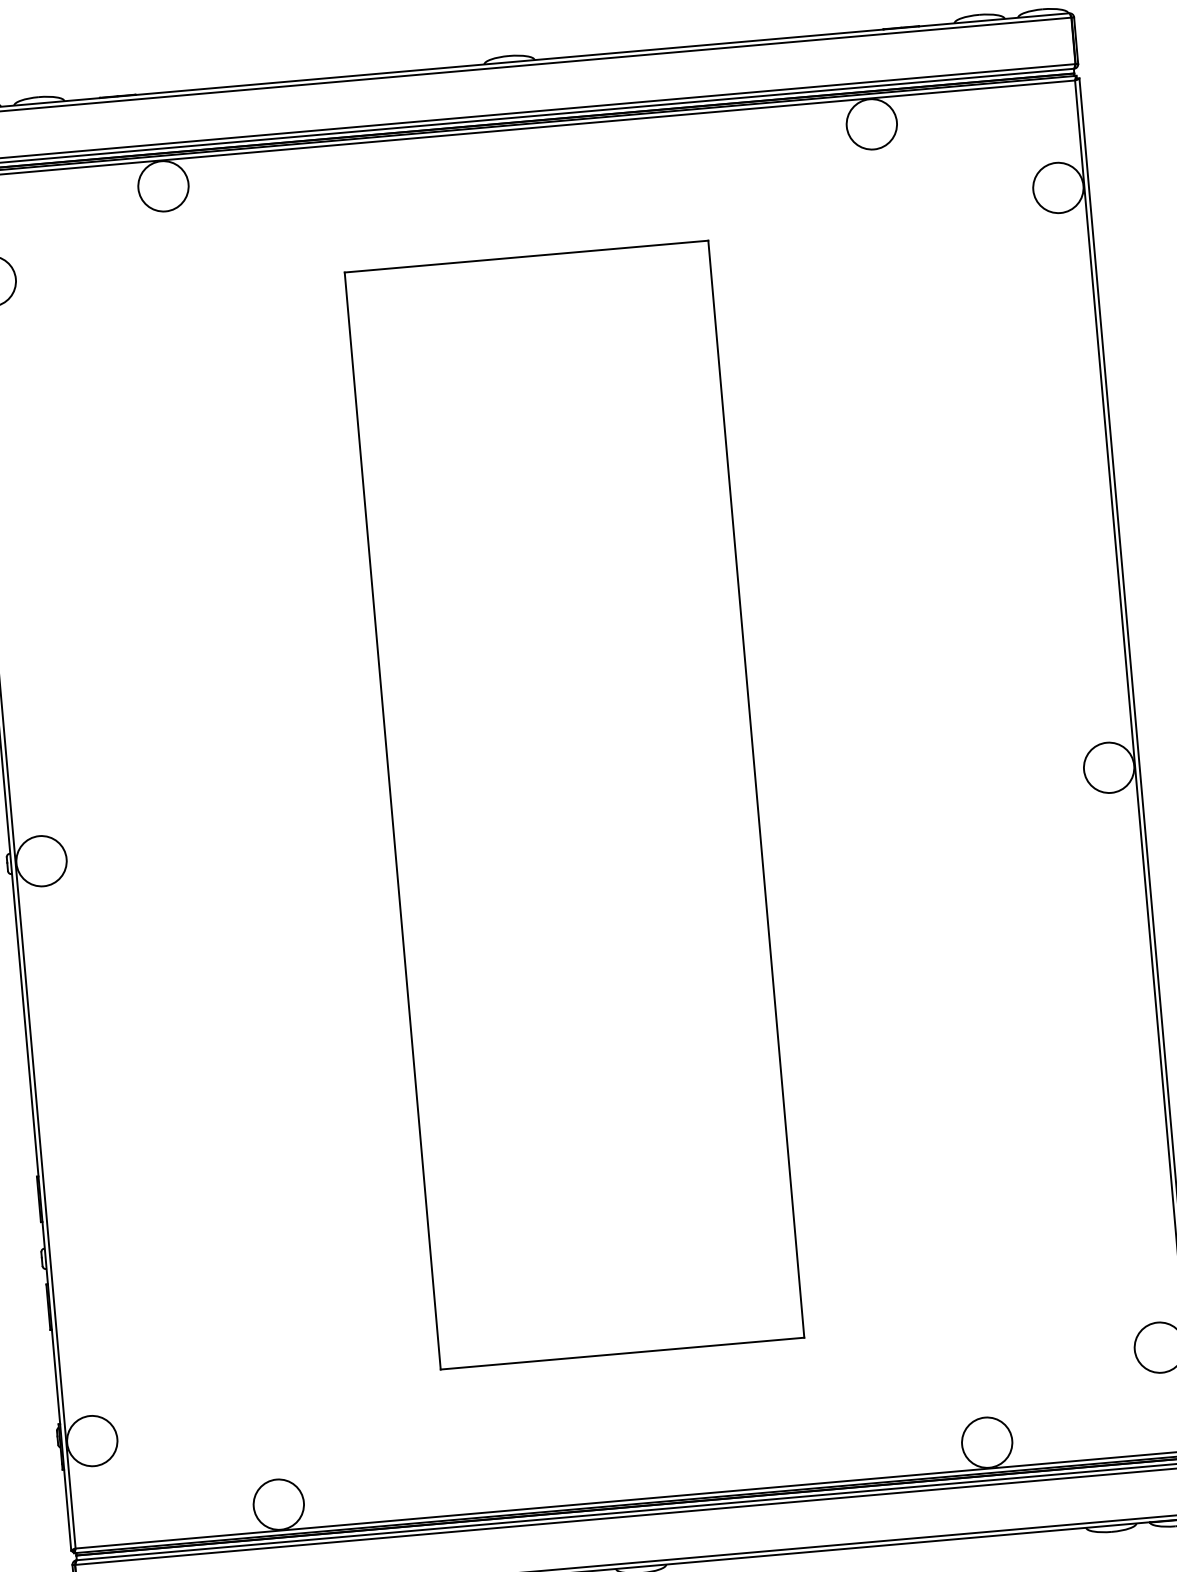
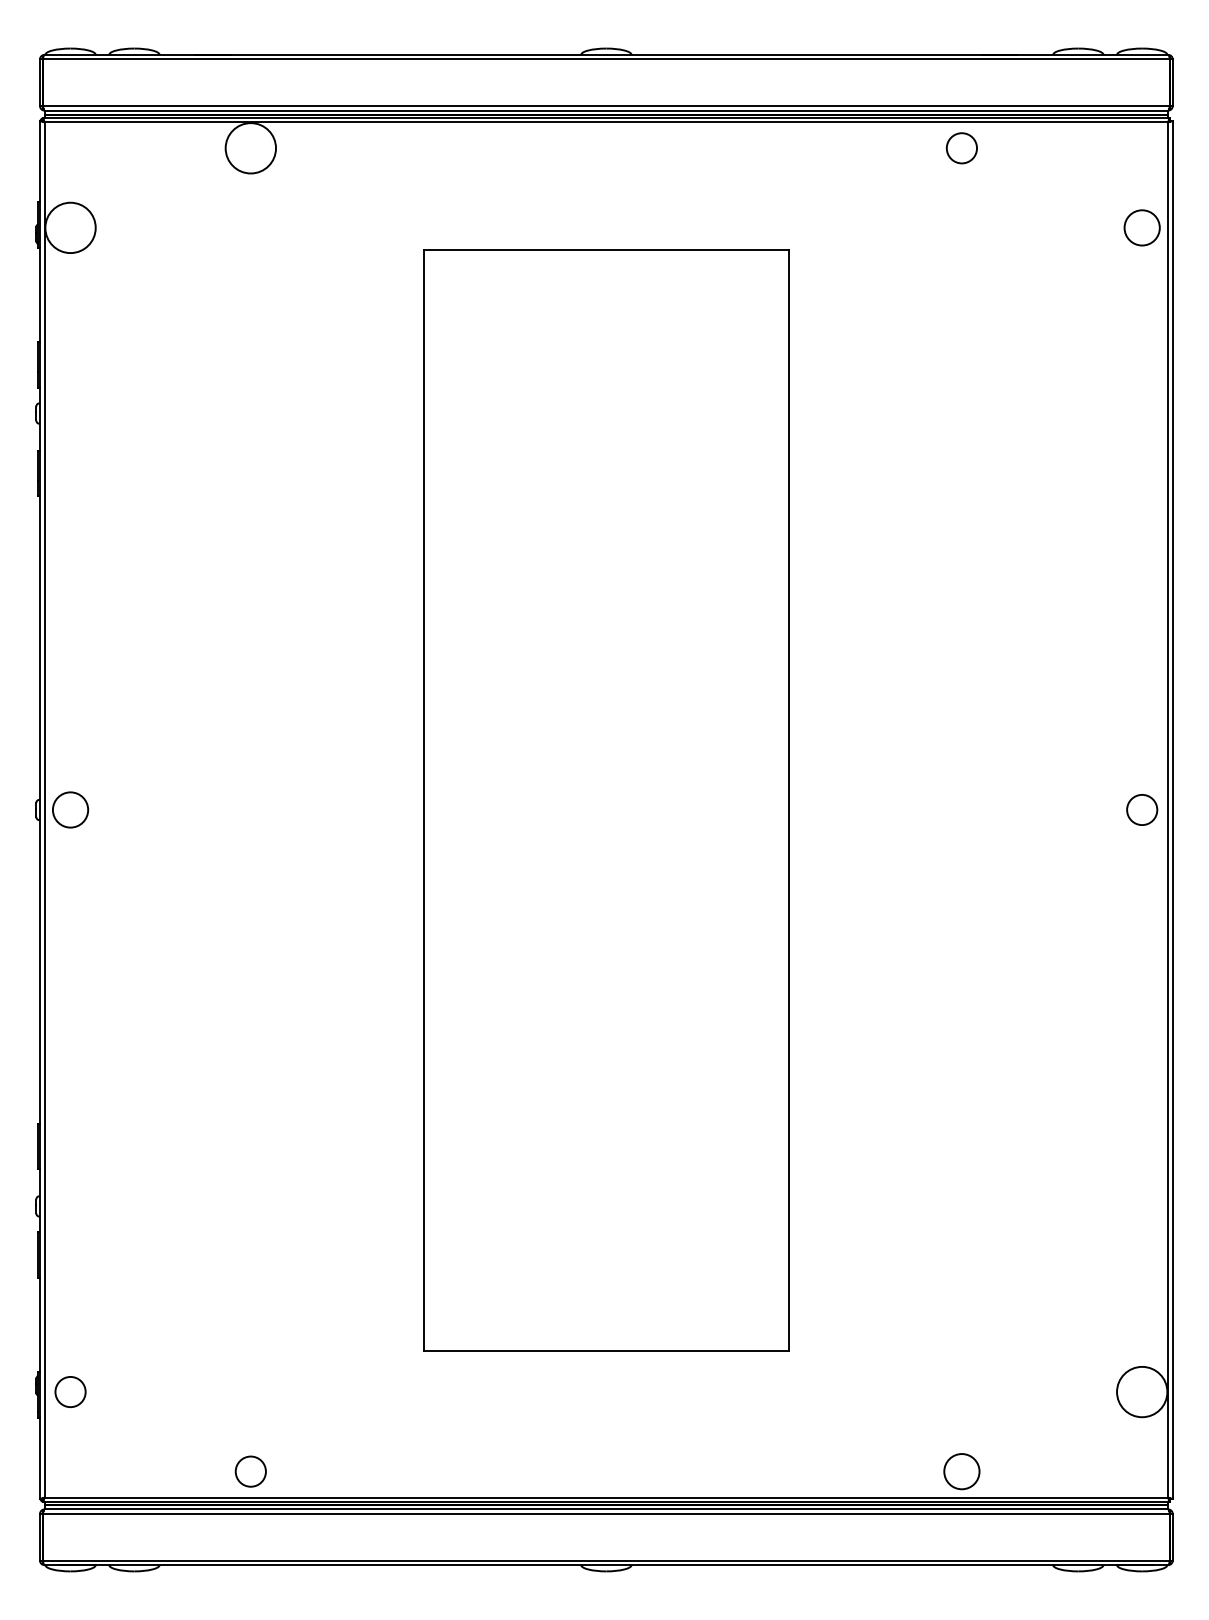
circle: (871, 124) -> (961, 148), size x0.6
circle: (1058, 187) -> (1142, 227), size x0.7
circle: (1109, 767) -> (1142, 809), size x0.6
circle: (41, 860) -> (70, 809), size x0.7
circle: (92, 1440) -> (70, 1391), size x0.6
circle: (986, 1442) -> (961, 1471), size x0.7
circle: (278, 1504) -> (250, 1471), size x0.6

